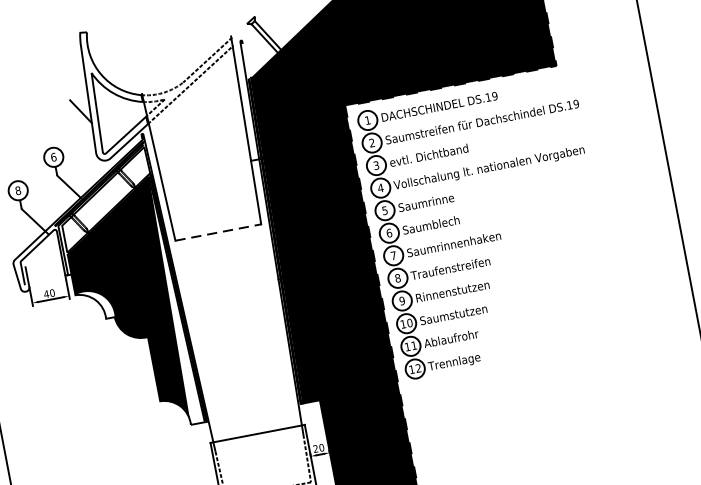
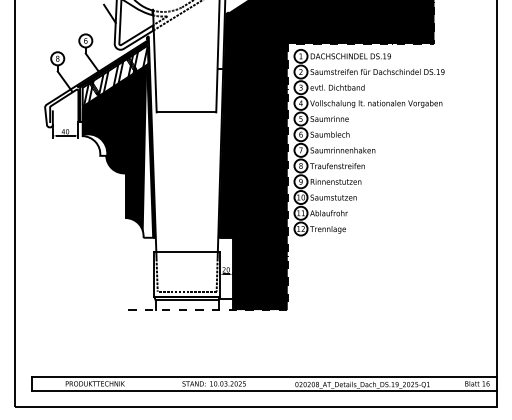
hatch: (107, 198) -> (116, 75), added
line: (218, 232) -> (186, 112), dashed -> solid

